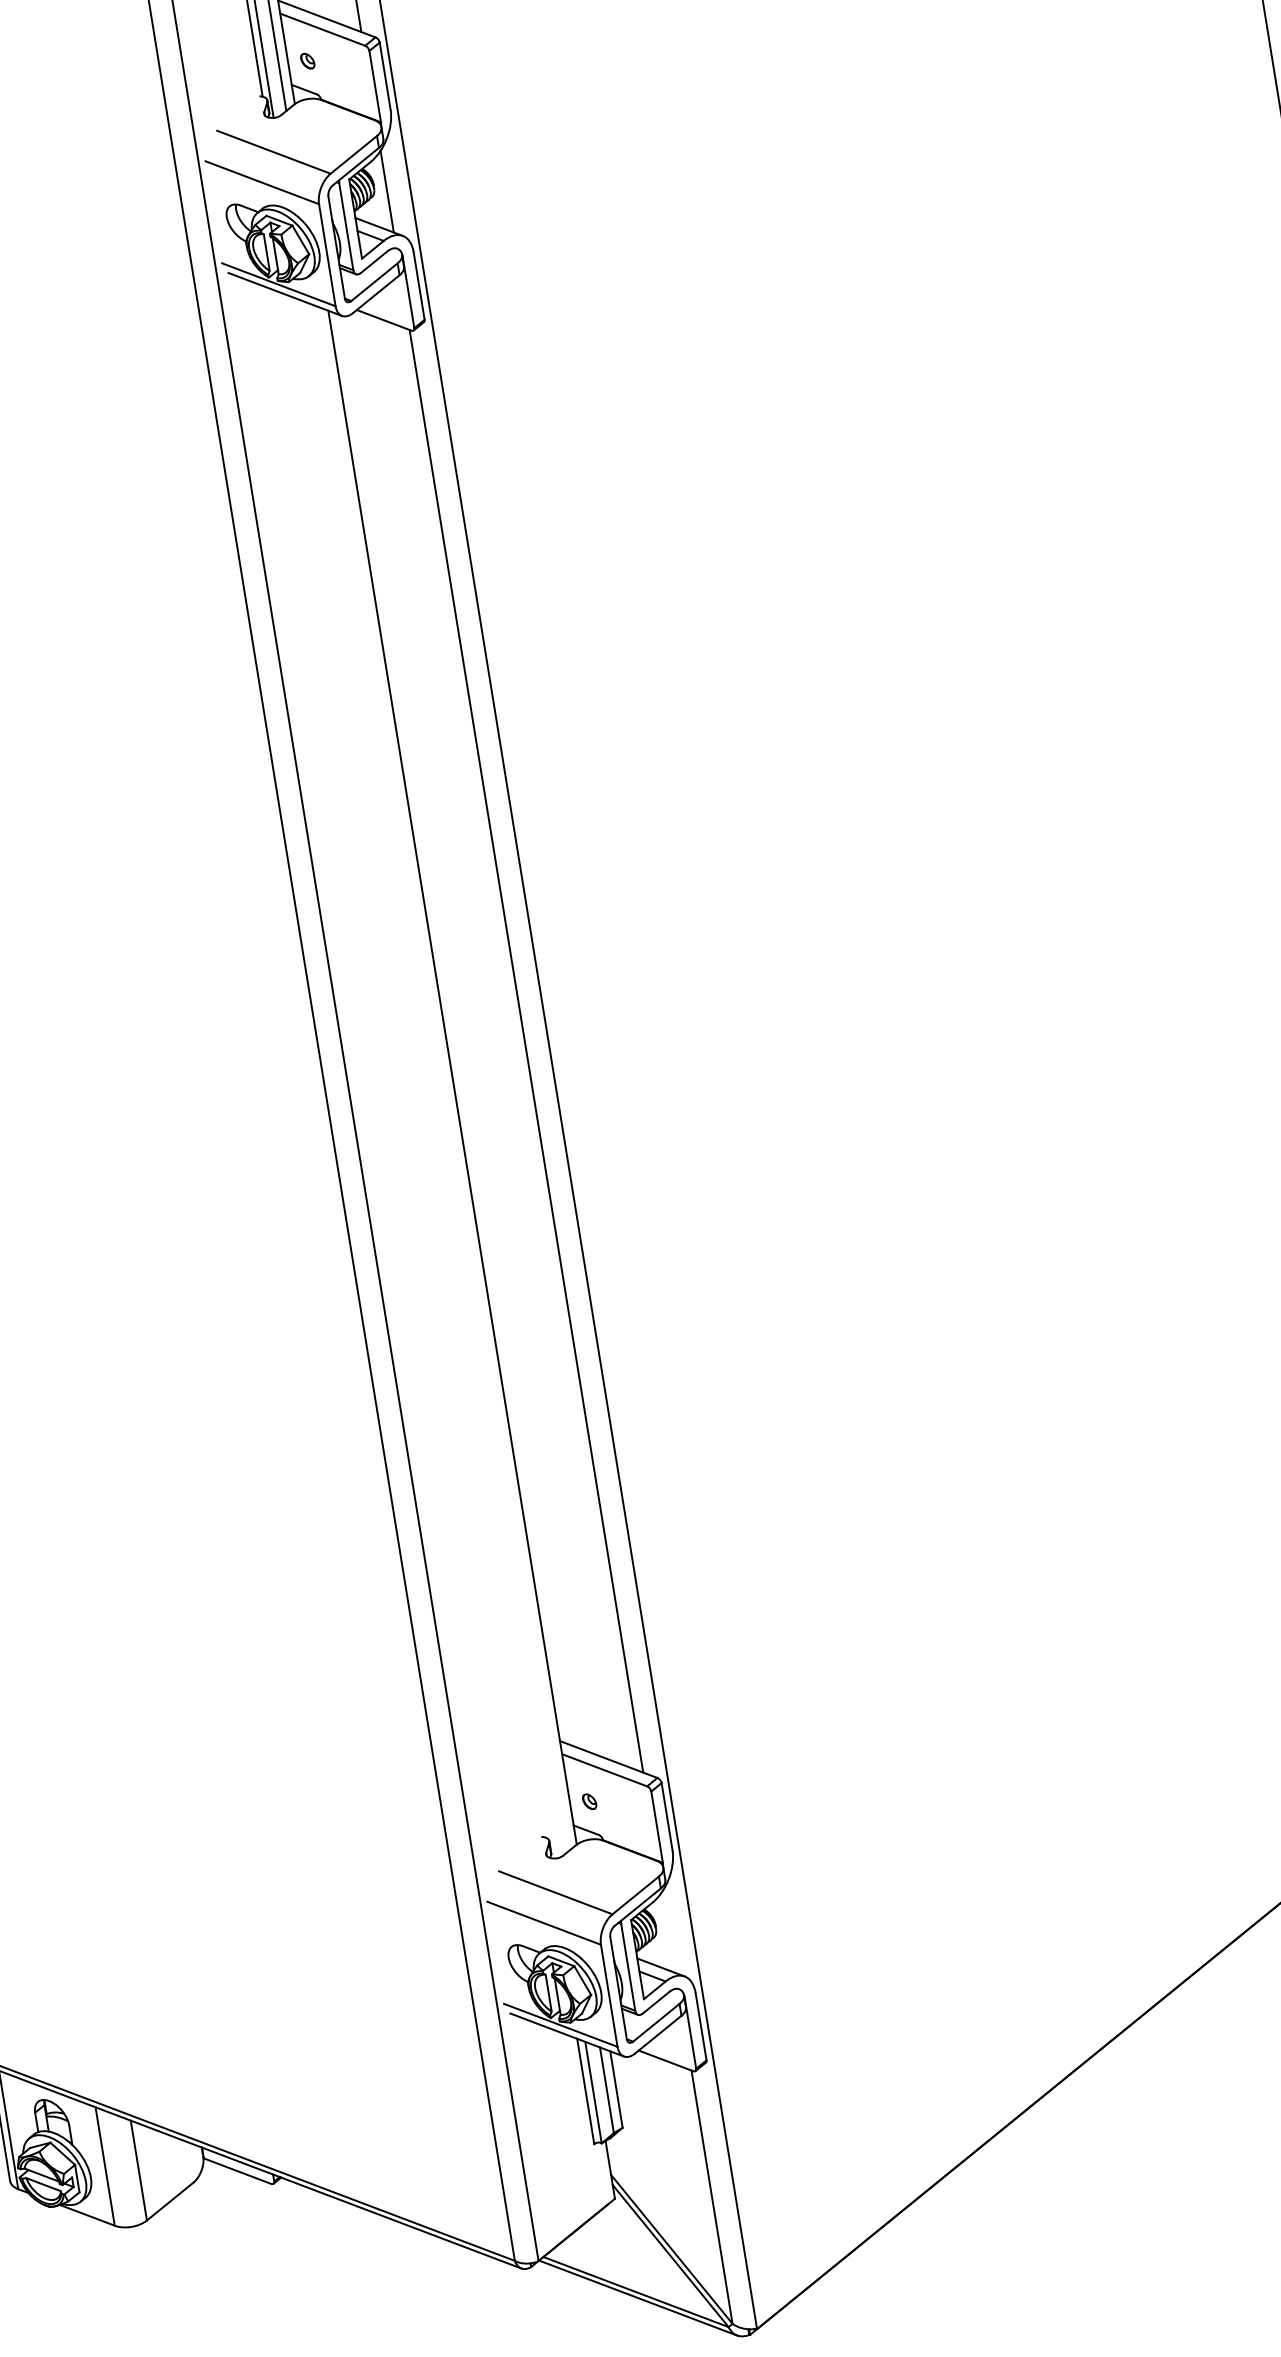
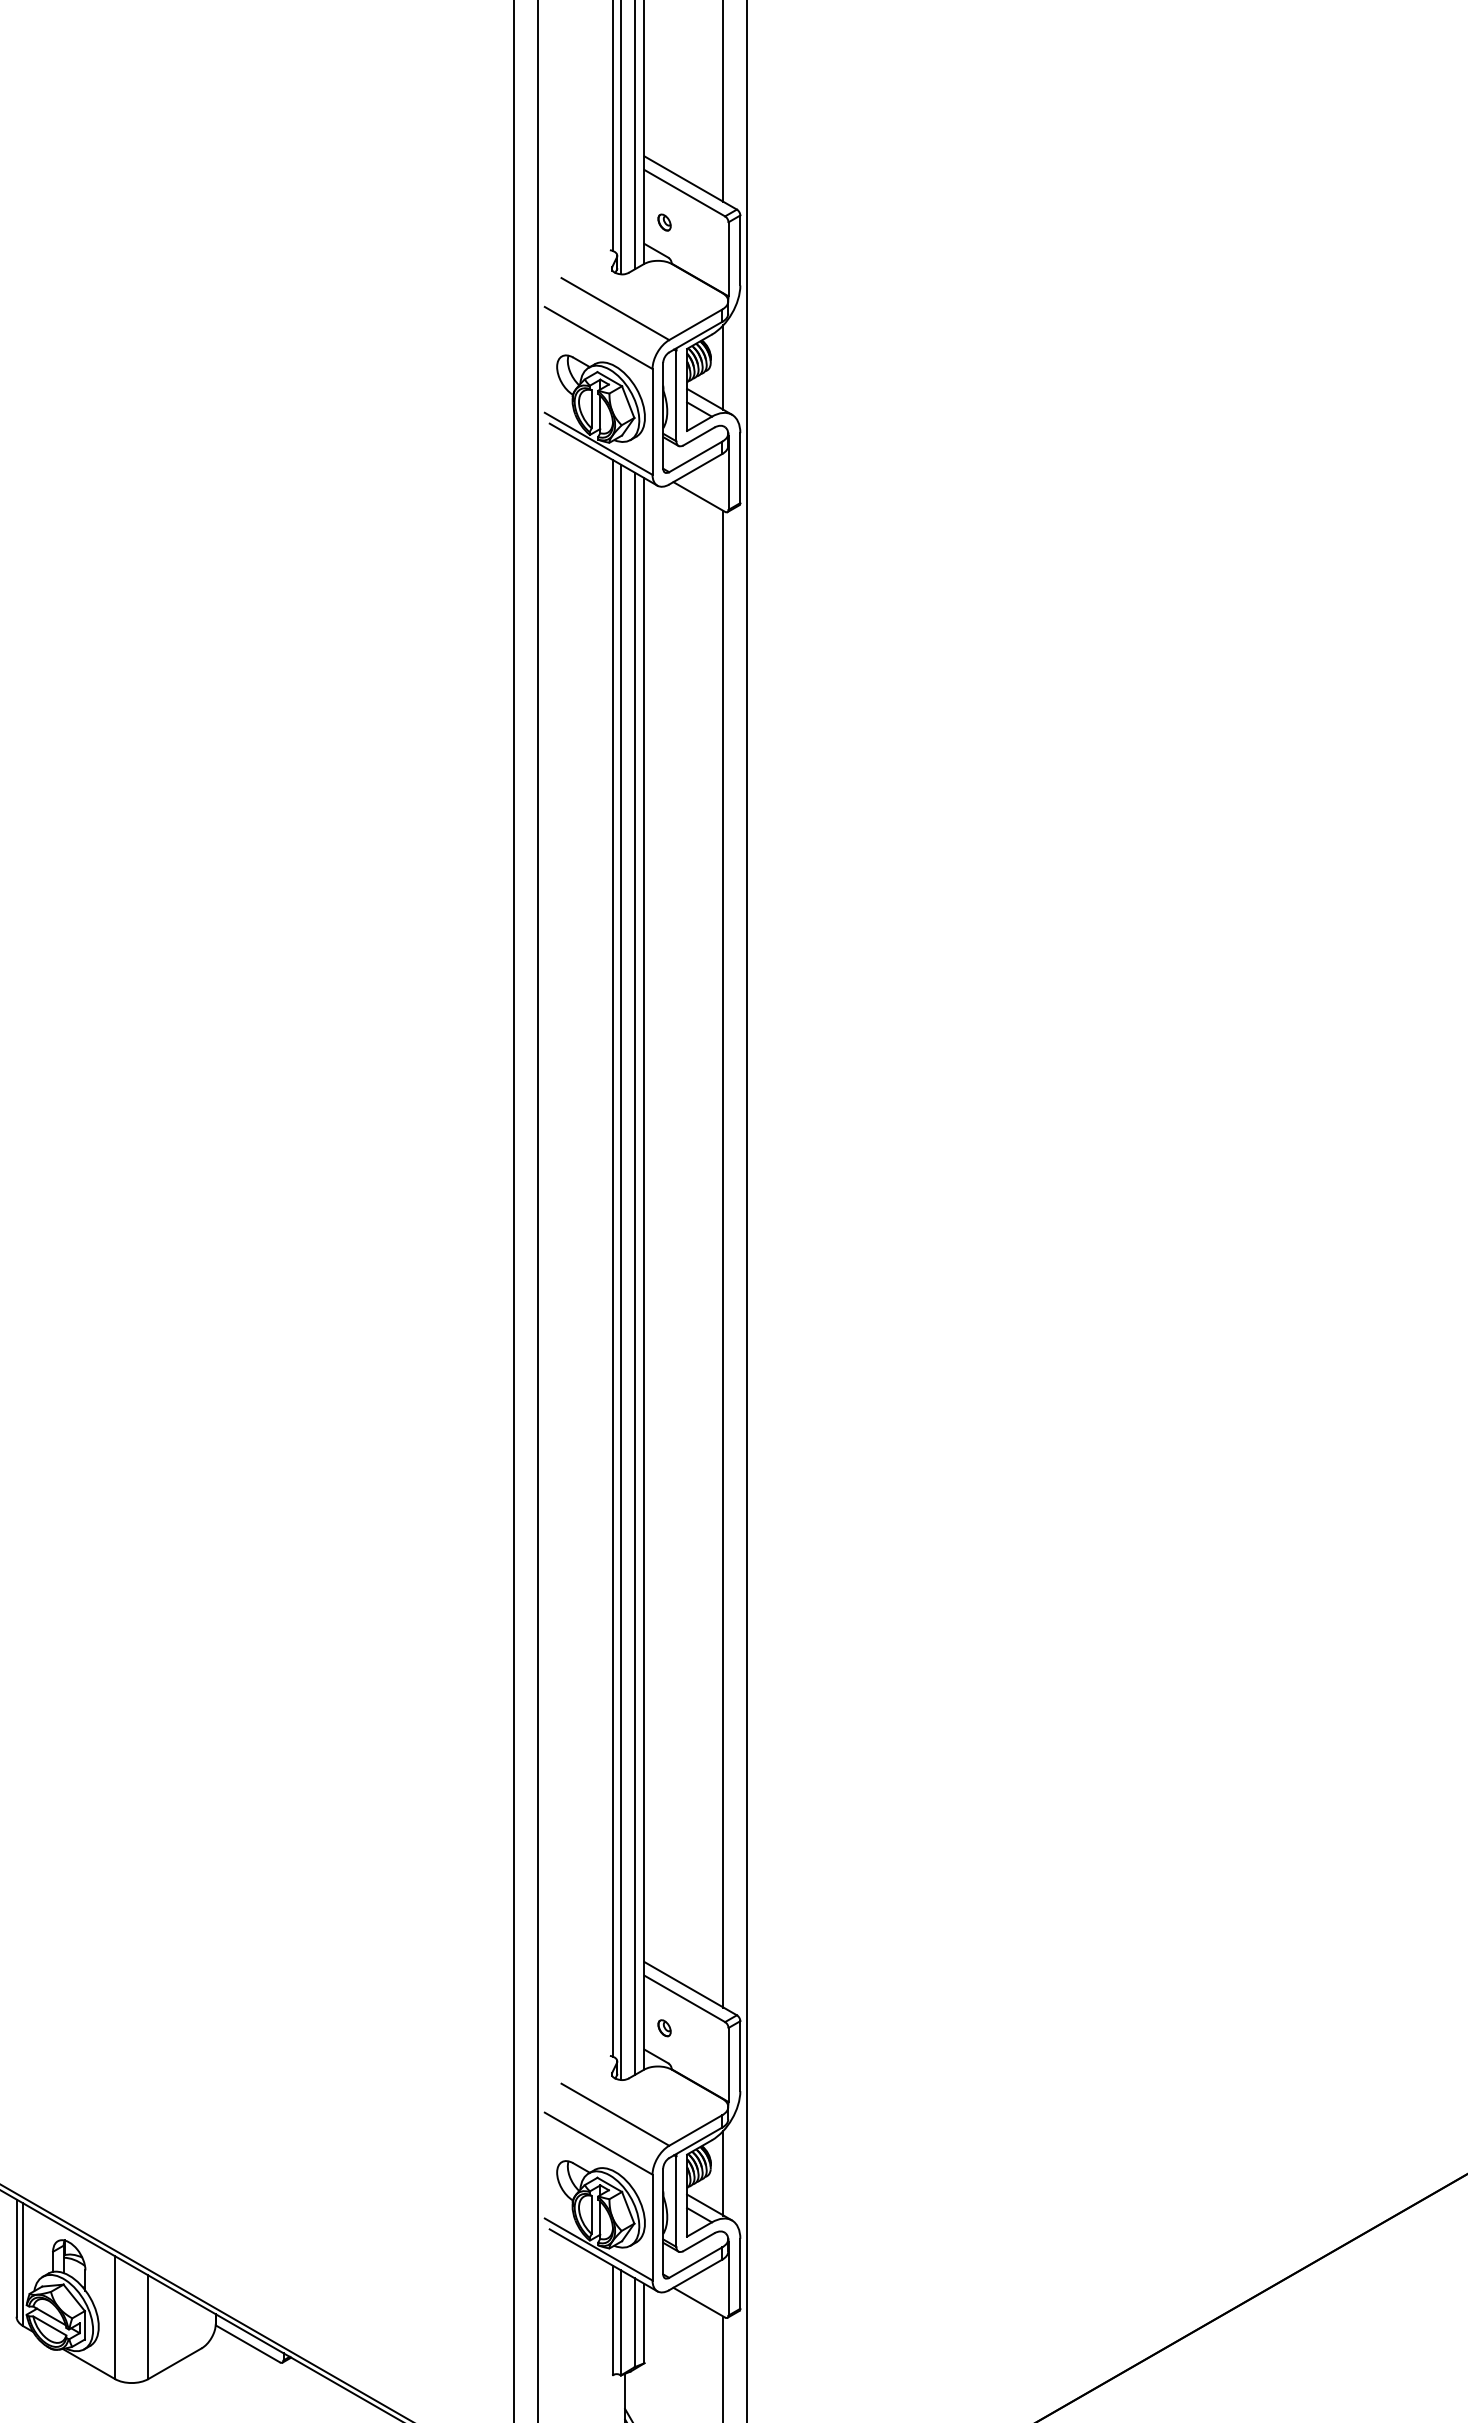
line: (420, 1067) -> (613, 1258), added
line: (442, 1078) -> (634, 1273), added
line: (429, 1080) -> (620, 1272), added
line: (669, 1931) -> (723, 2172), added

